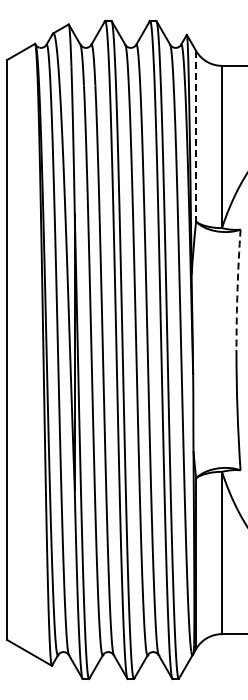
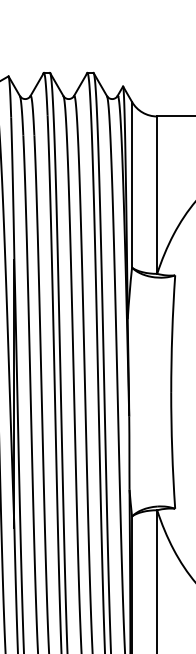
line: (196, 136) -> (132, 185), dashed -> solid
arc: (237, 289) -> (172, 333), dashed -> solid

